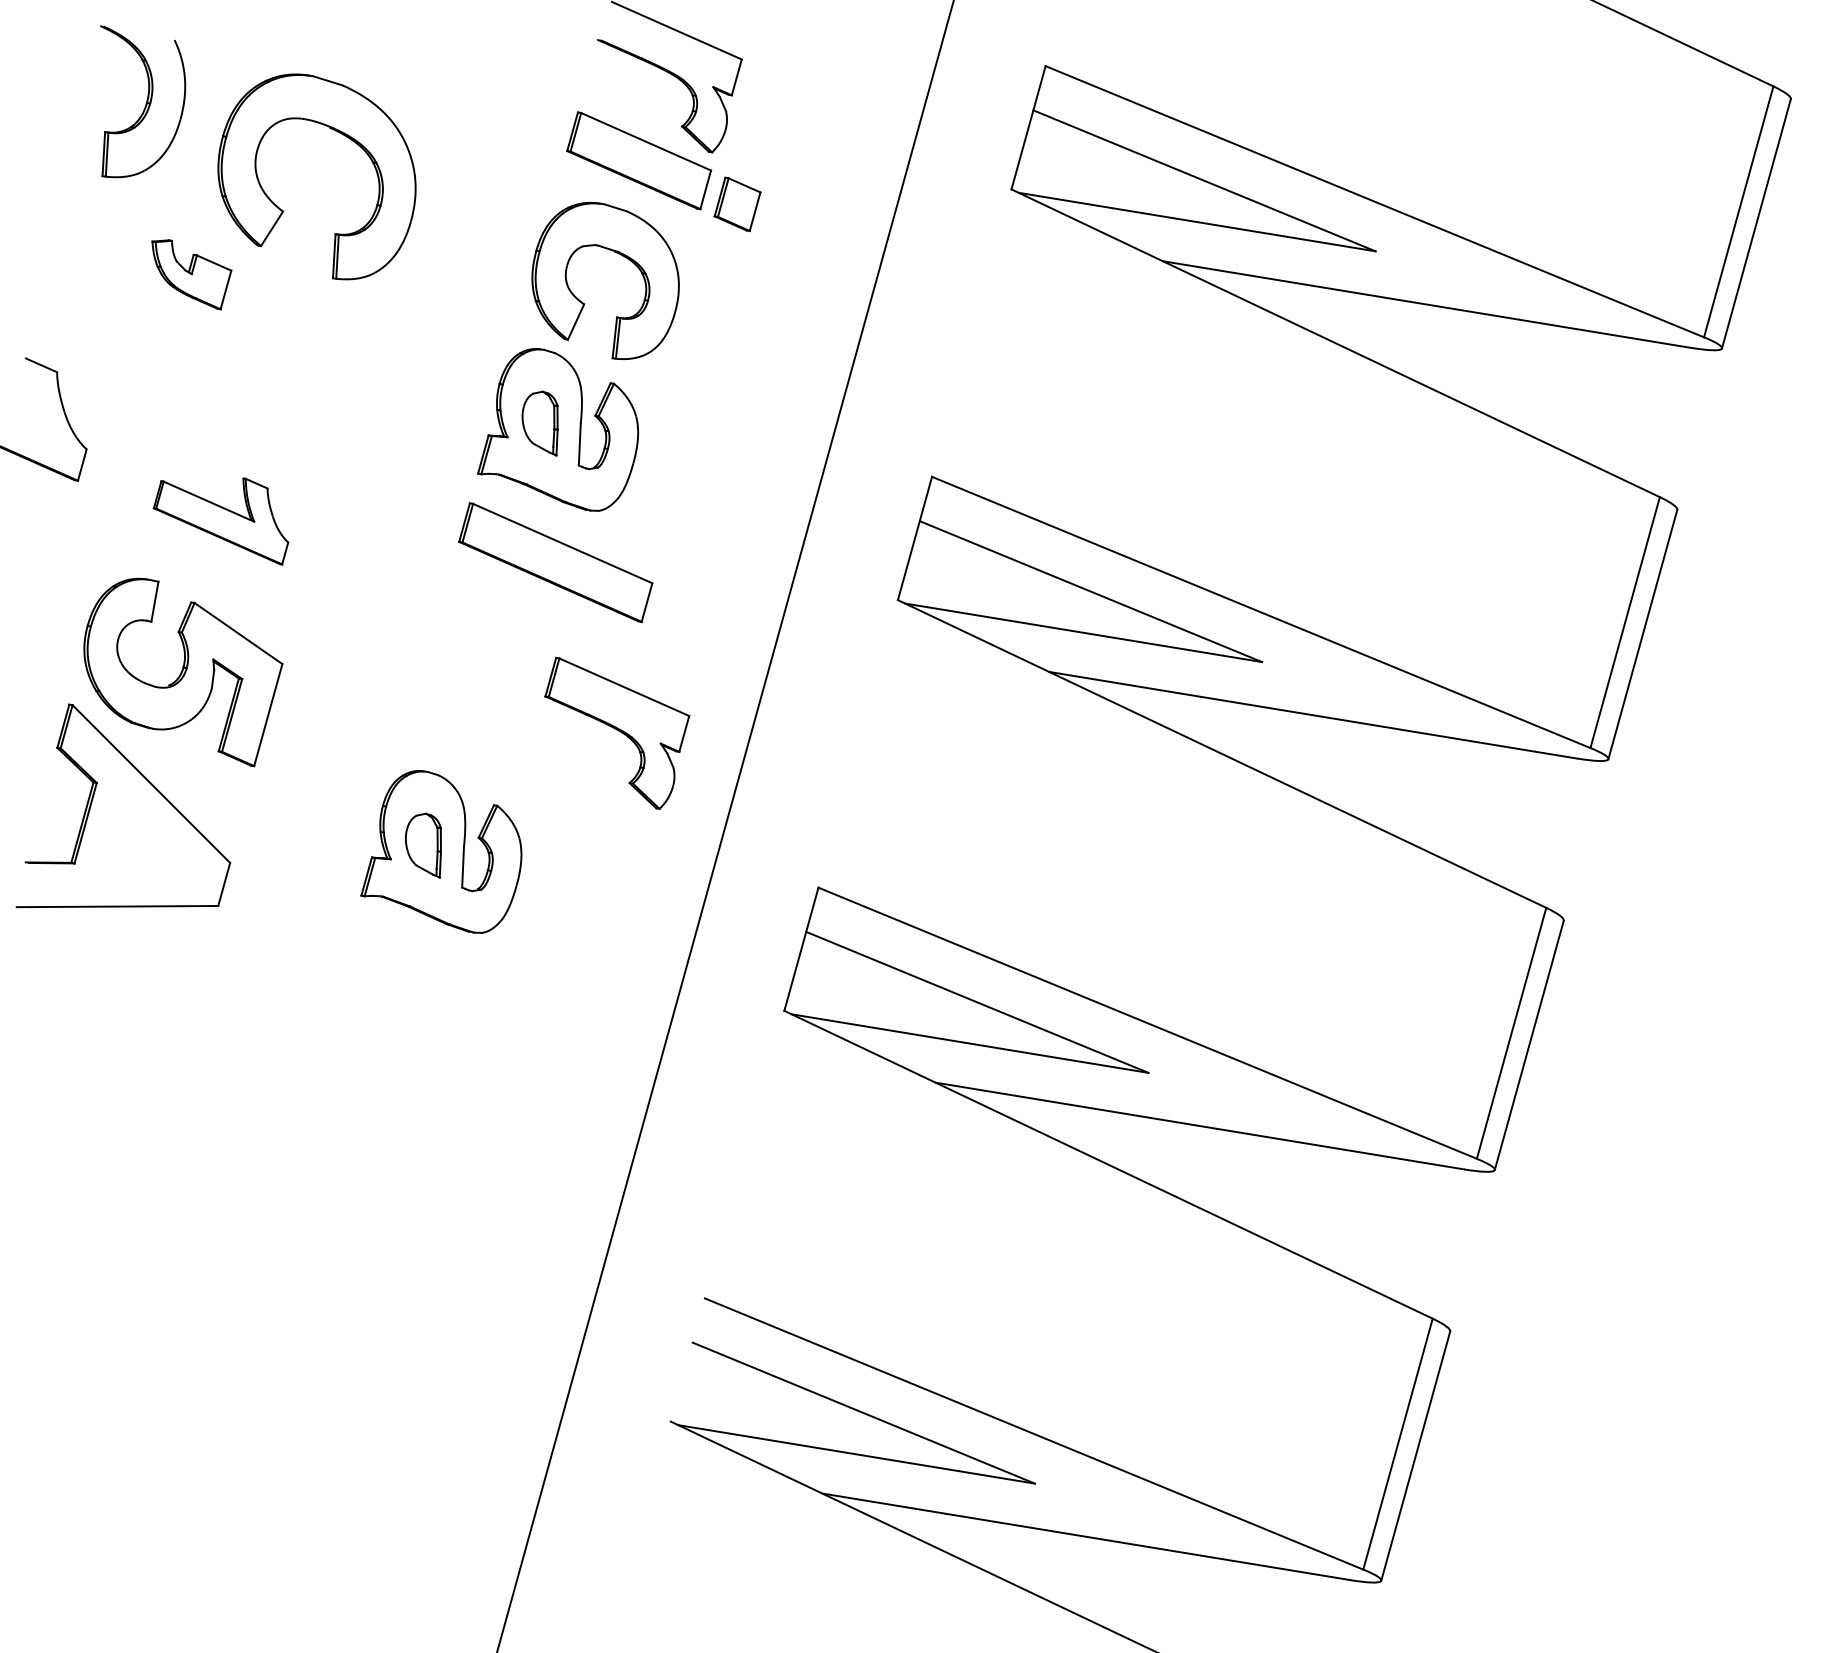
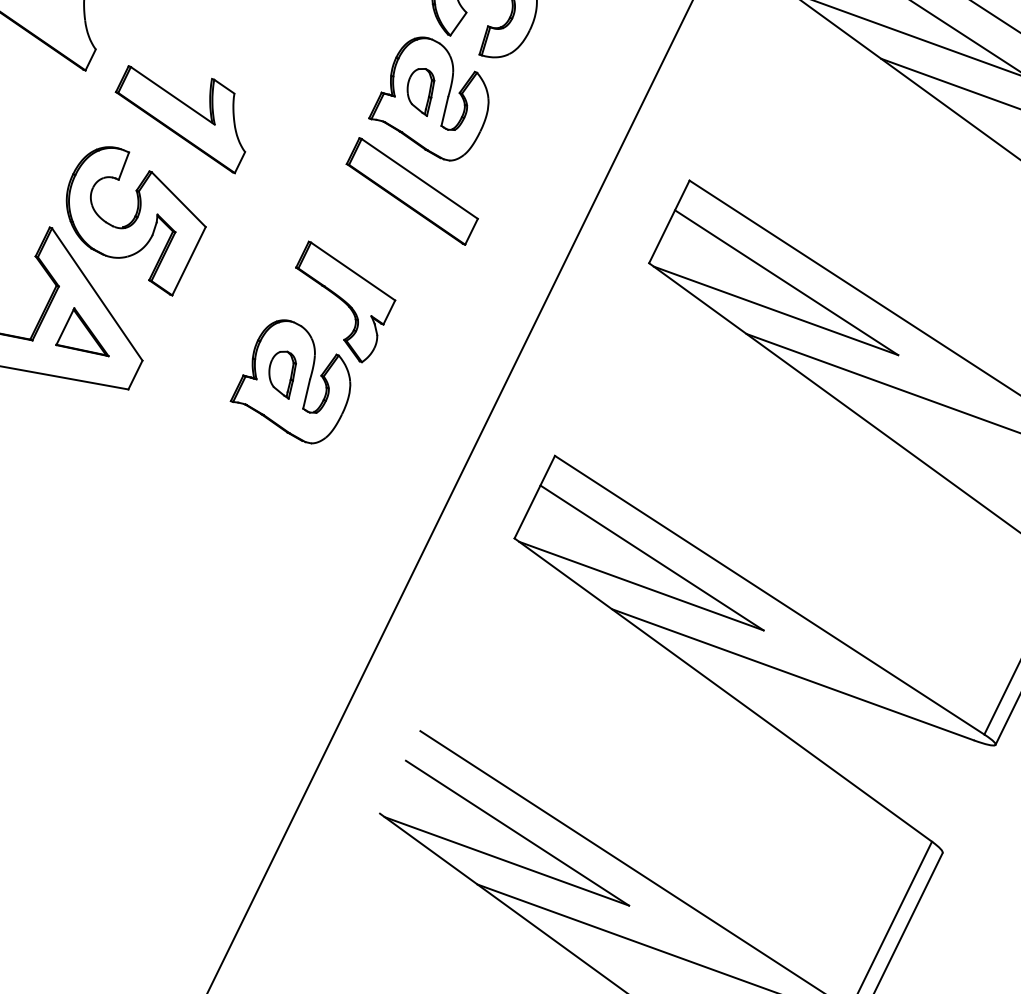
part: (220, 521) -> (180, 118), size x1.43
part: (617, 732) -> (342, 302), moved
part: (145, 836) -> (86, 330), added

